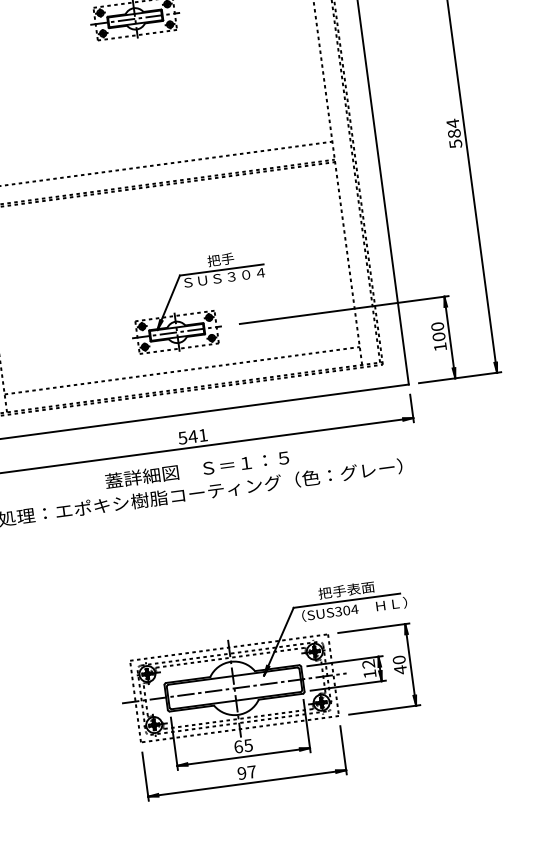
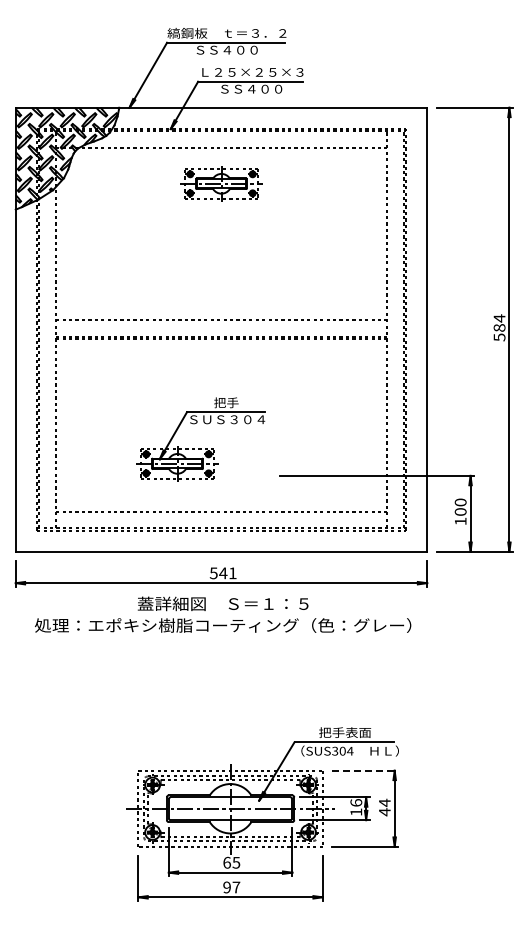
part: (199, 312) -> (200, 448), moved
line: (373, 628) -> (365, 770), solid -> dashed
text: (398, 659) -> (384, 802), 40 -> 44
text: (368, 663) -> (356, 802), 12 -> 16

